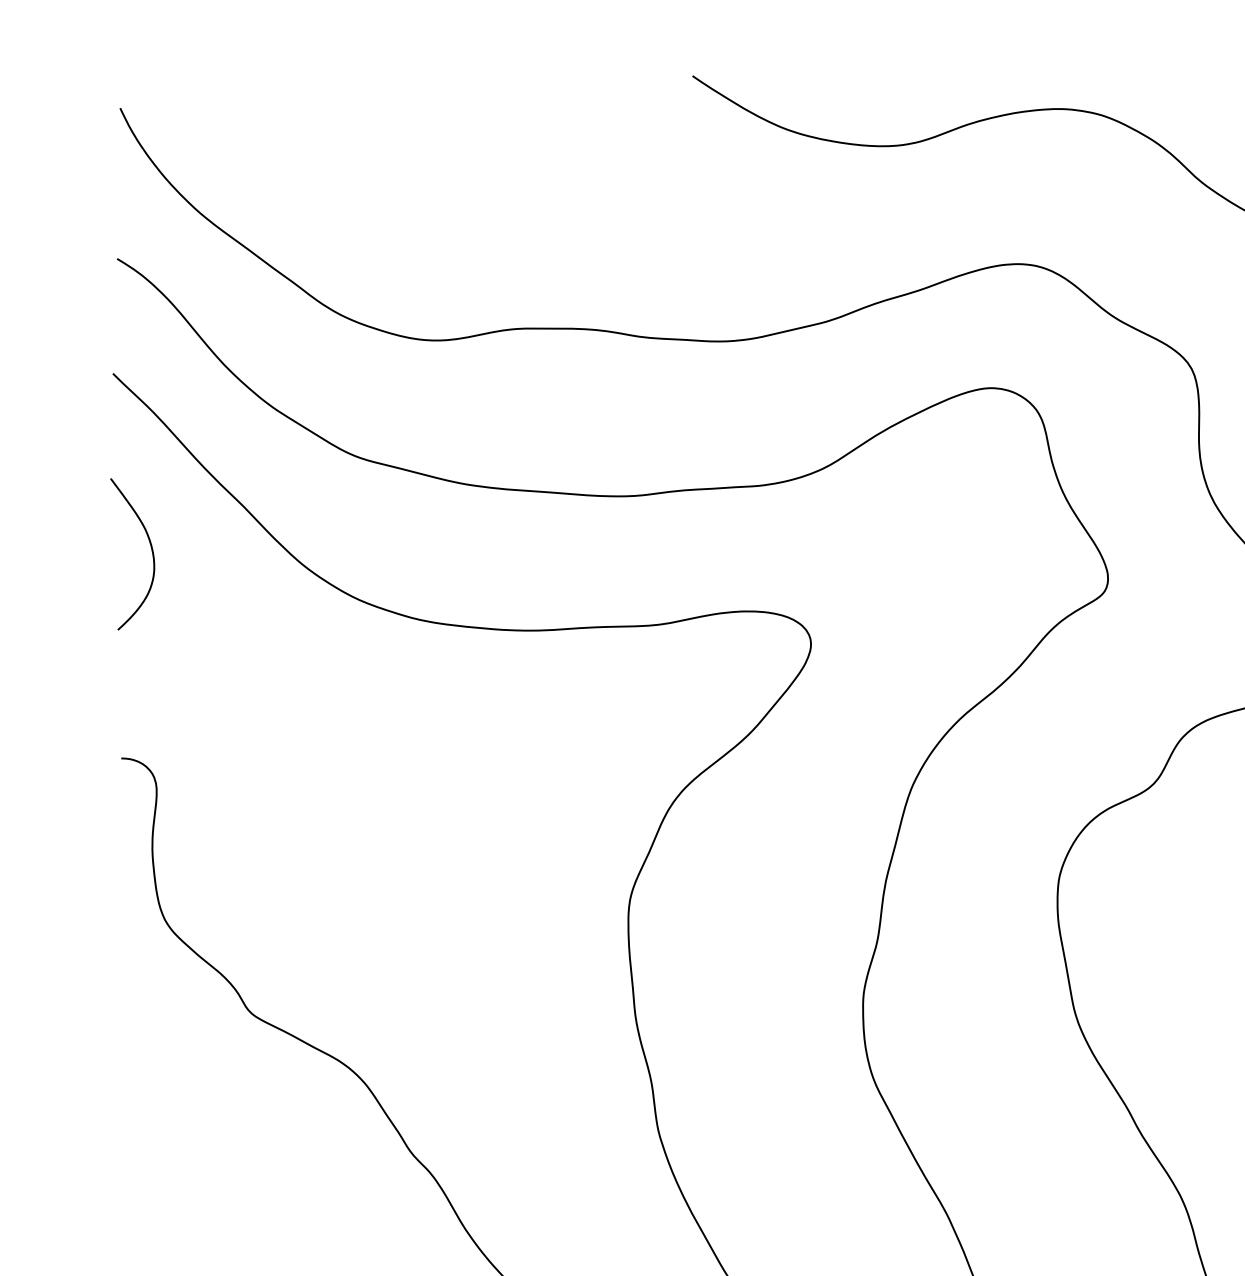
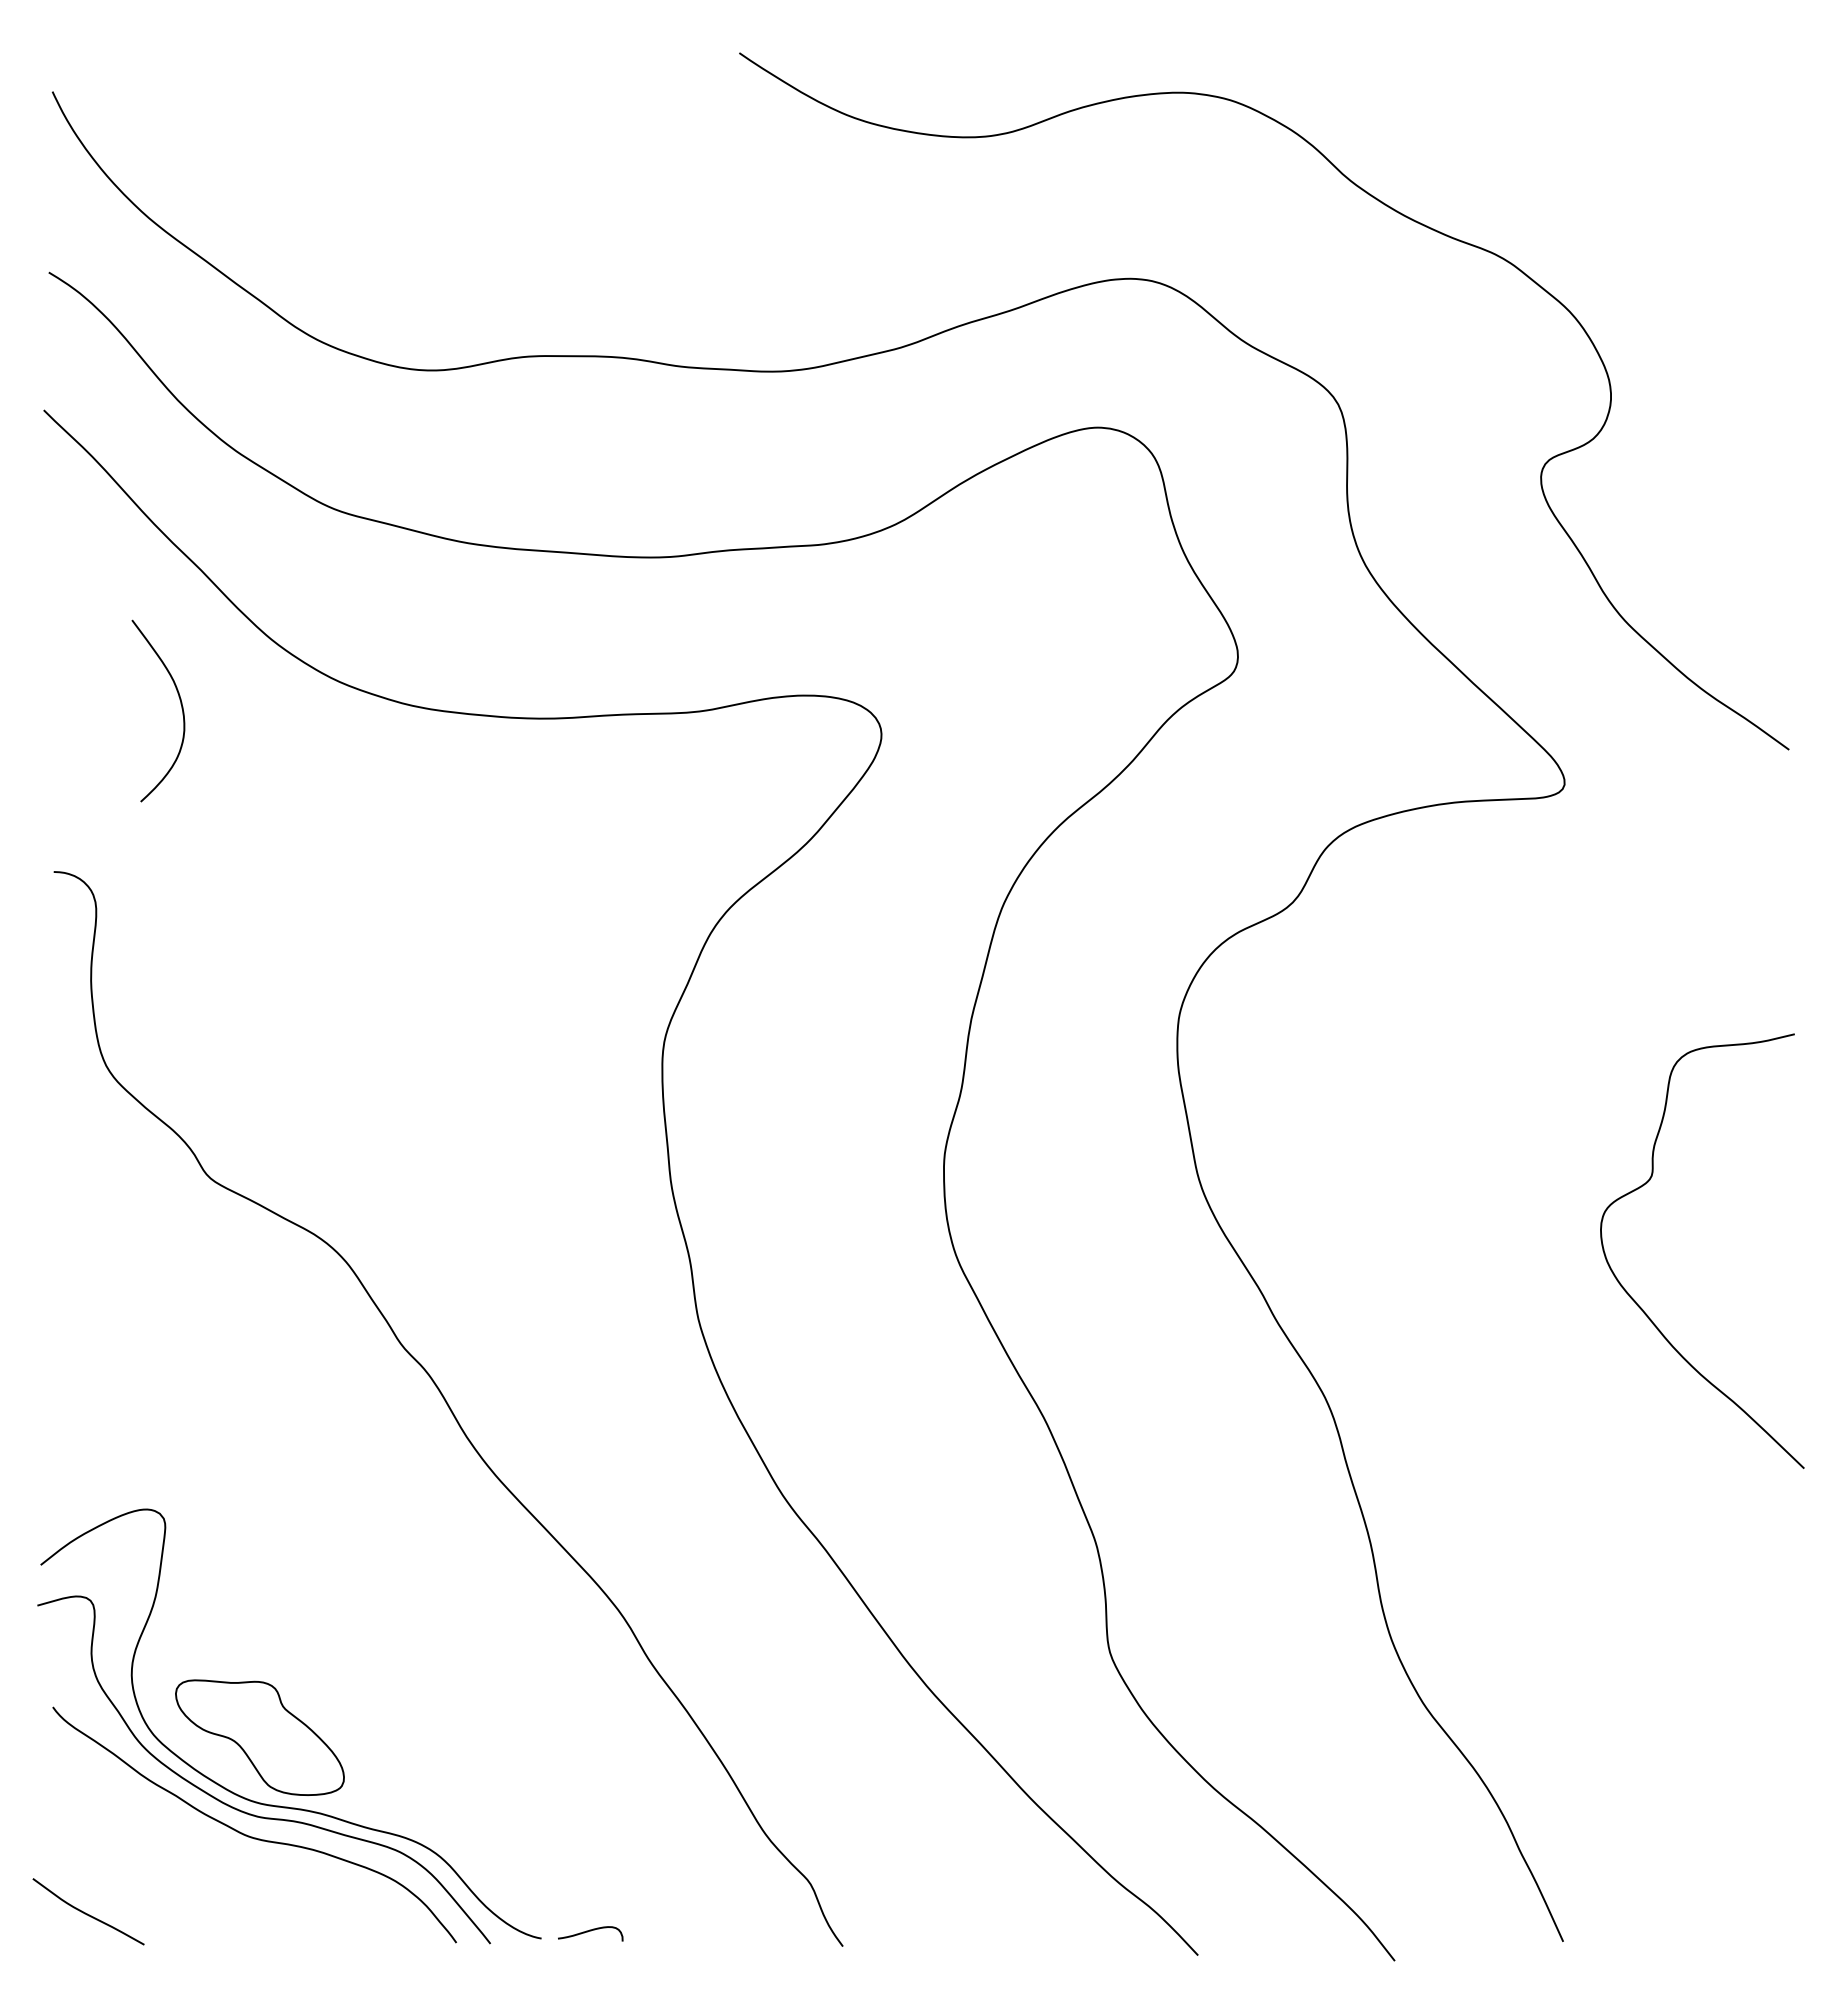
curve: (151, 548) -> (180, 704), moved

